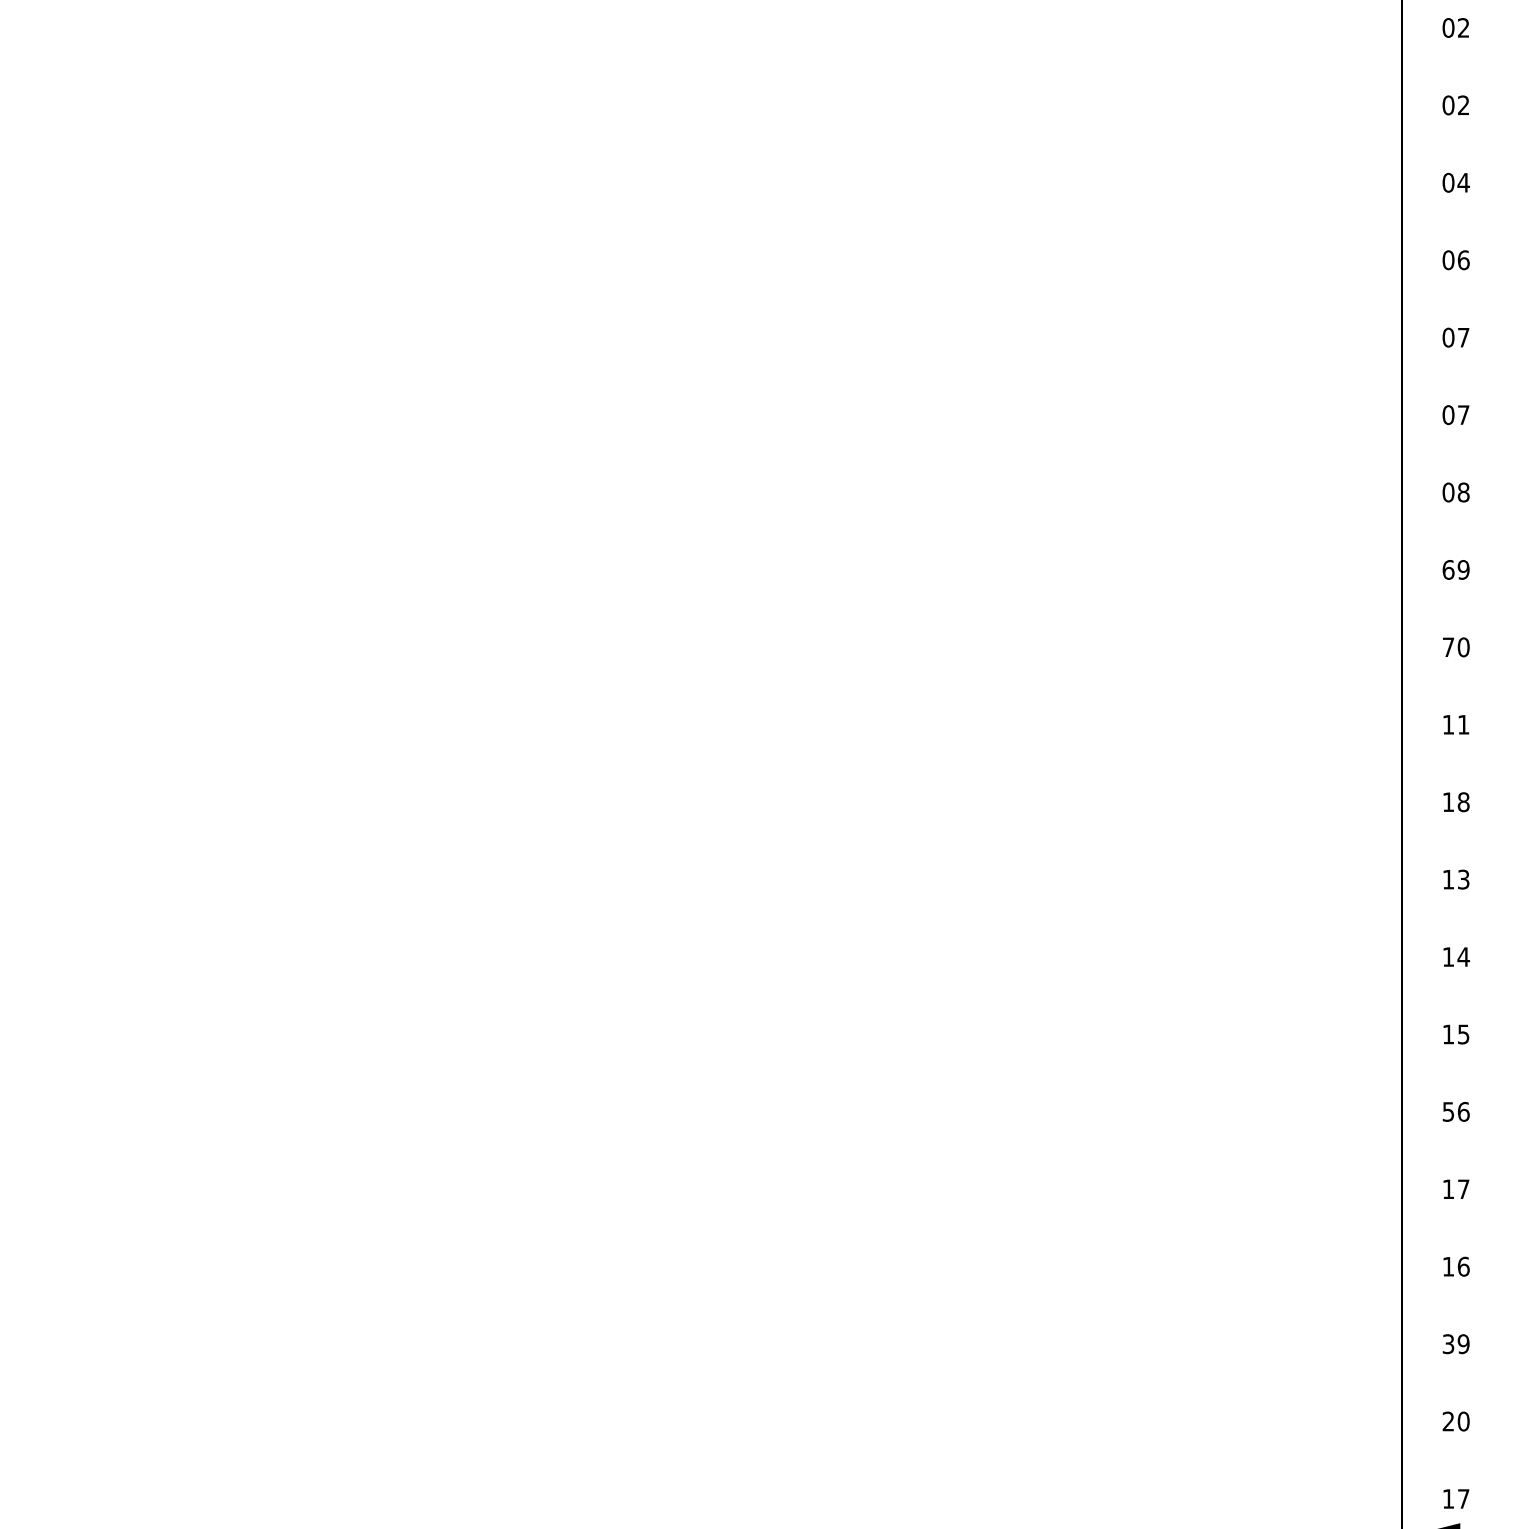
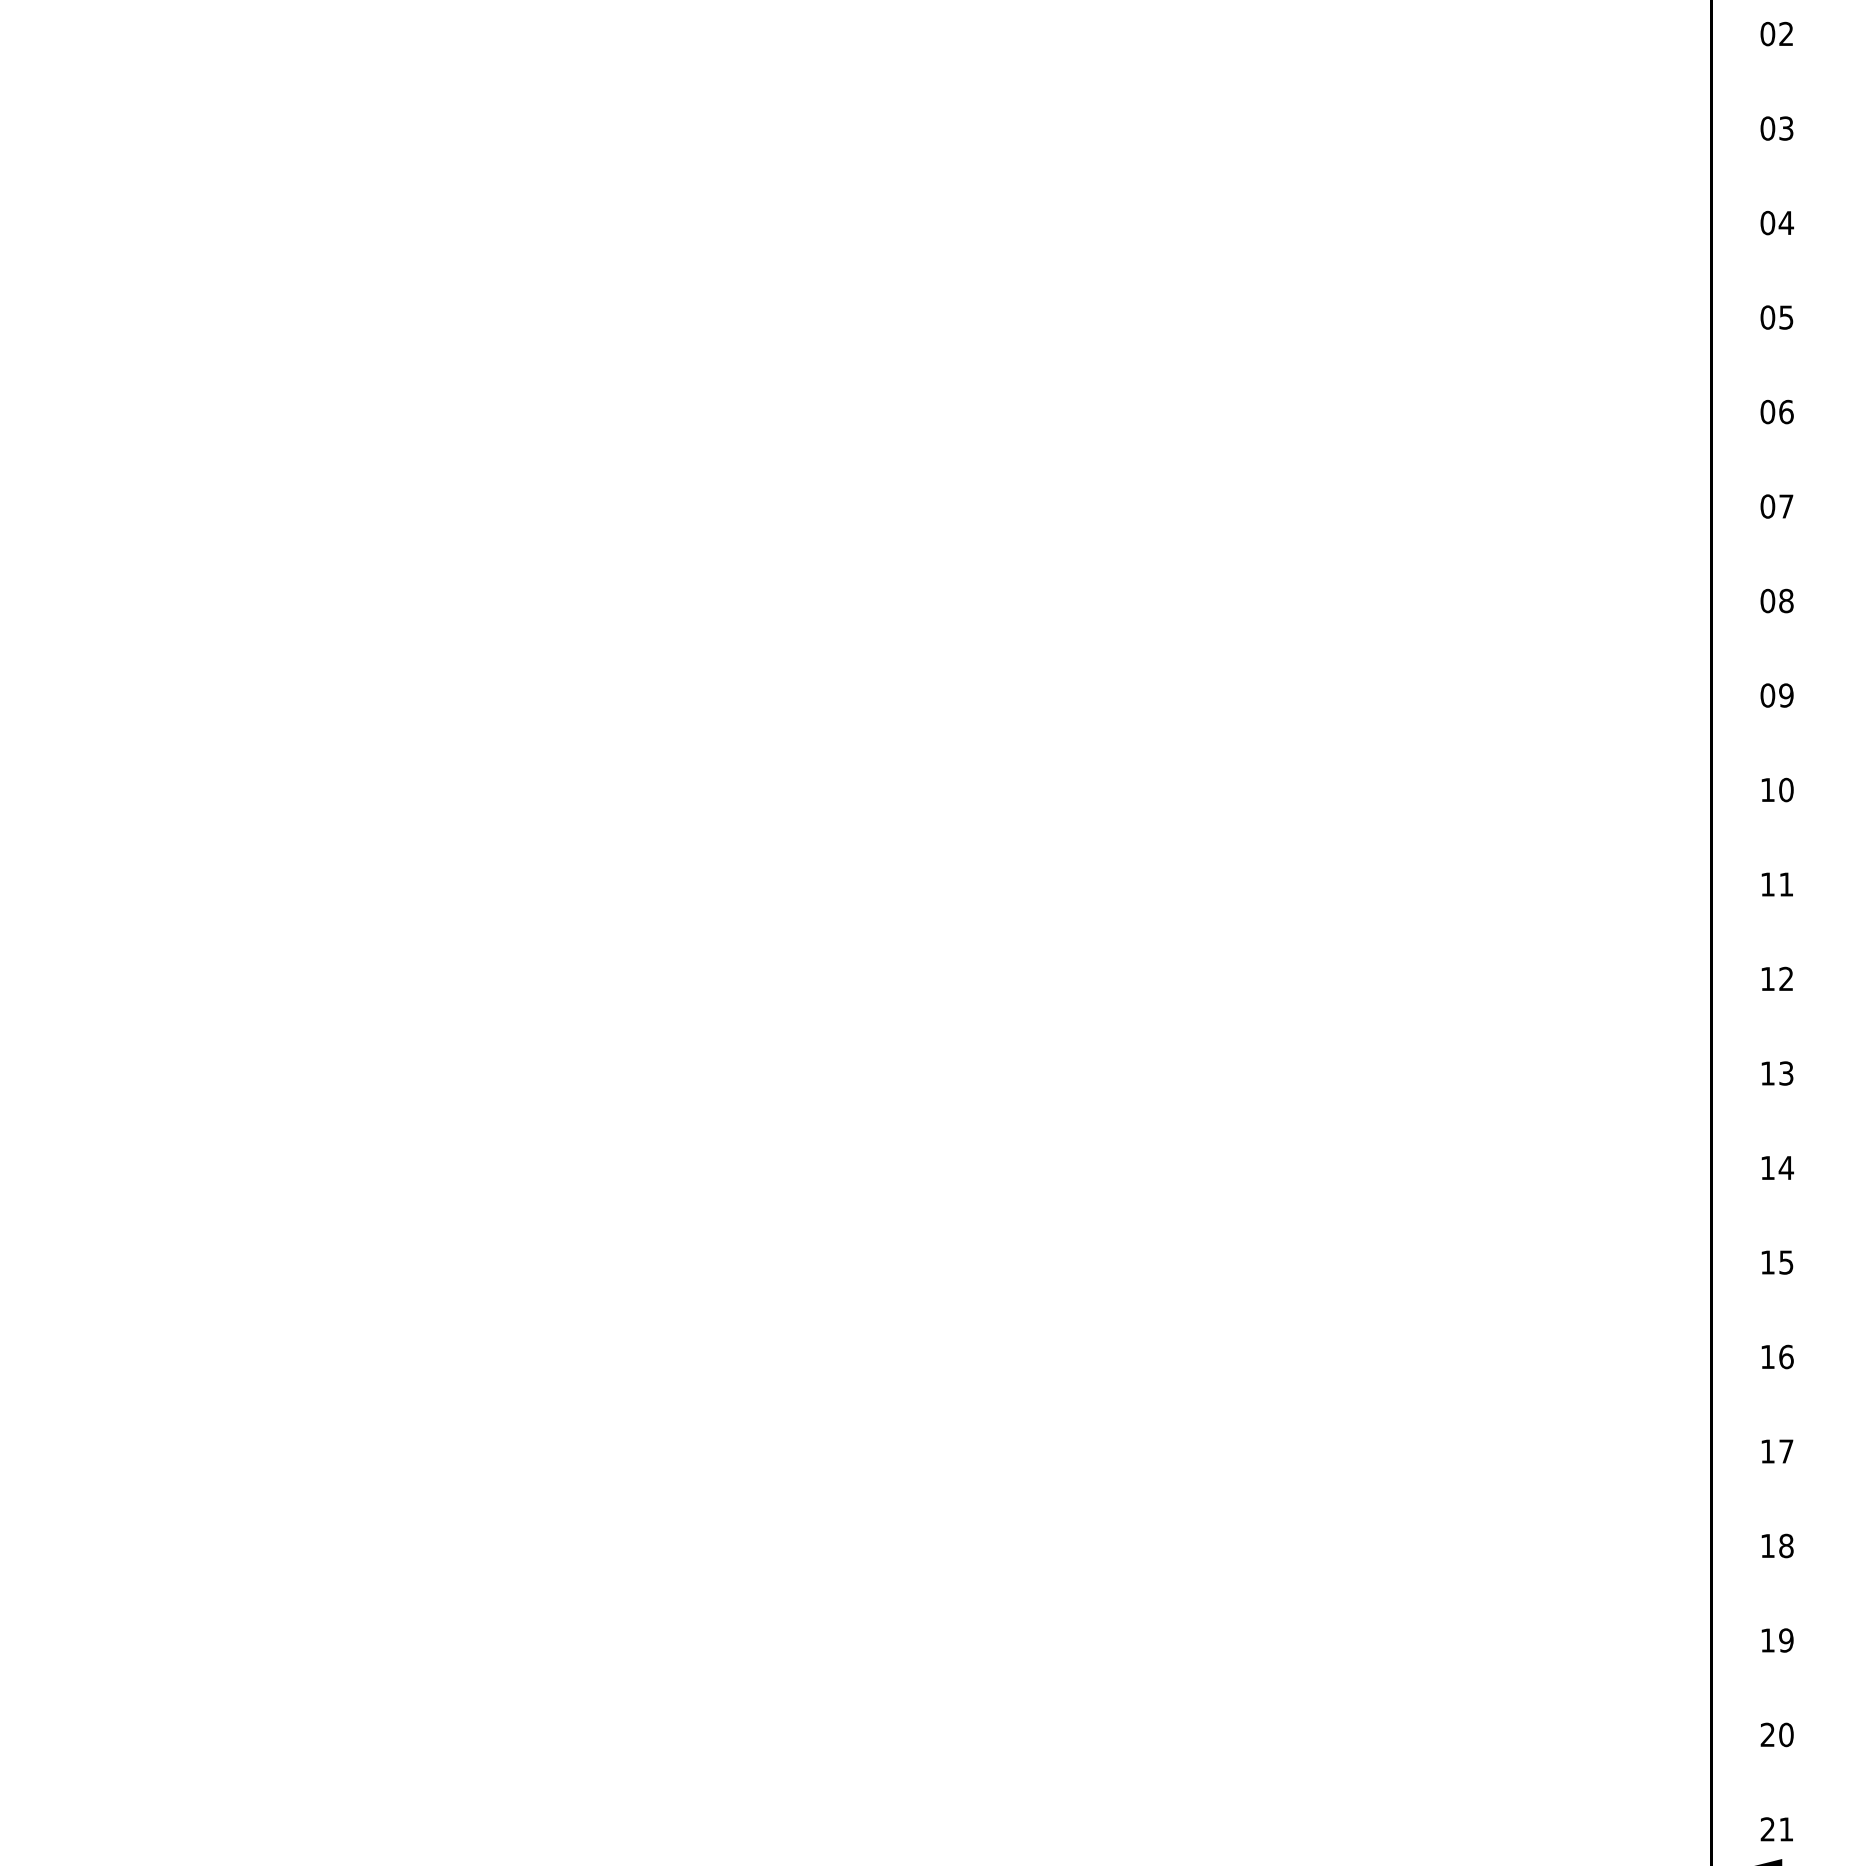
text: (1463, 105) -> (1786, 128), 02 -> 03
text: (1463, 260) -> (1786, 317), 06 -> 05
text: (1463, 337) -> (1786, 411), 07 -> 06
text: (1448, 569) -> (1767, 695), 69 -> 09
text: (1448, 646) -> (1767, 788), 70 -> 10
text: (1463, 802) -> (1786, 979), 18 -> 12
text: (1447, 1111) -> (1766, 1356), 56 -> 16
text: (1463, 1266) -> (1786, 1545), 16 -> 18
text: (1448, 1344) -> (1767, 1640), 39 -> 19
text: (1455, 1498) -> (1776, 1828), 17 -> 21

